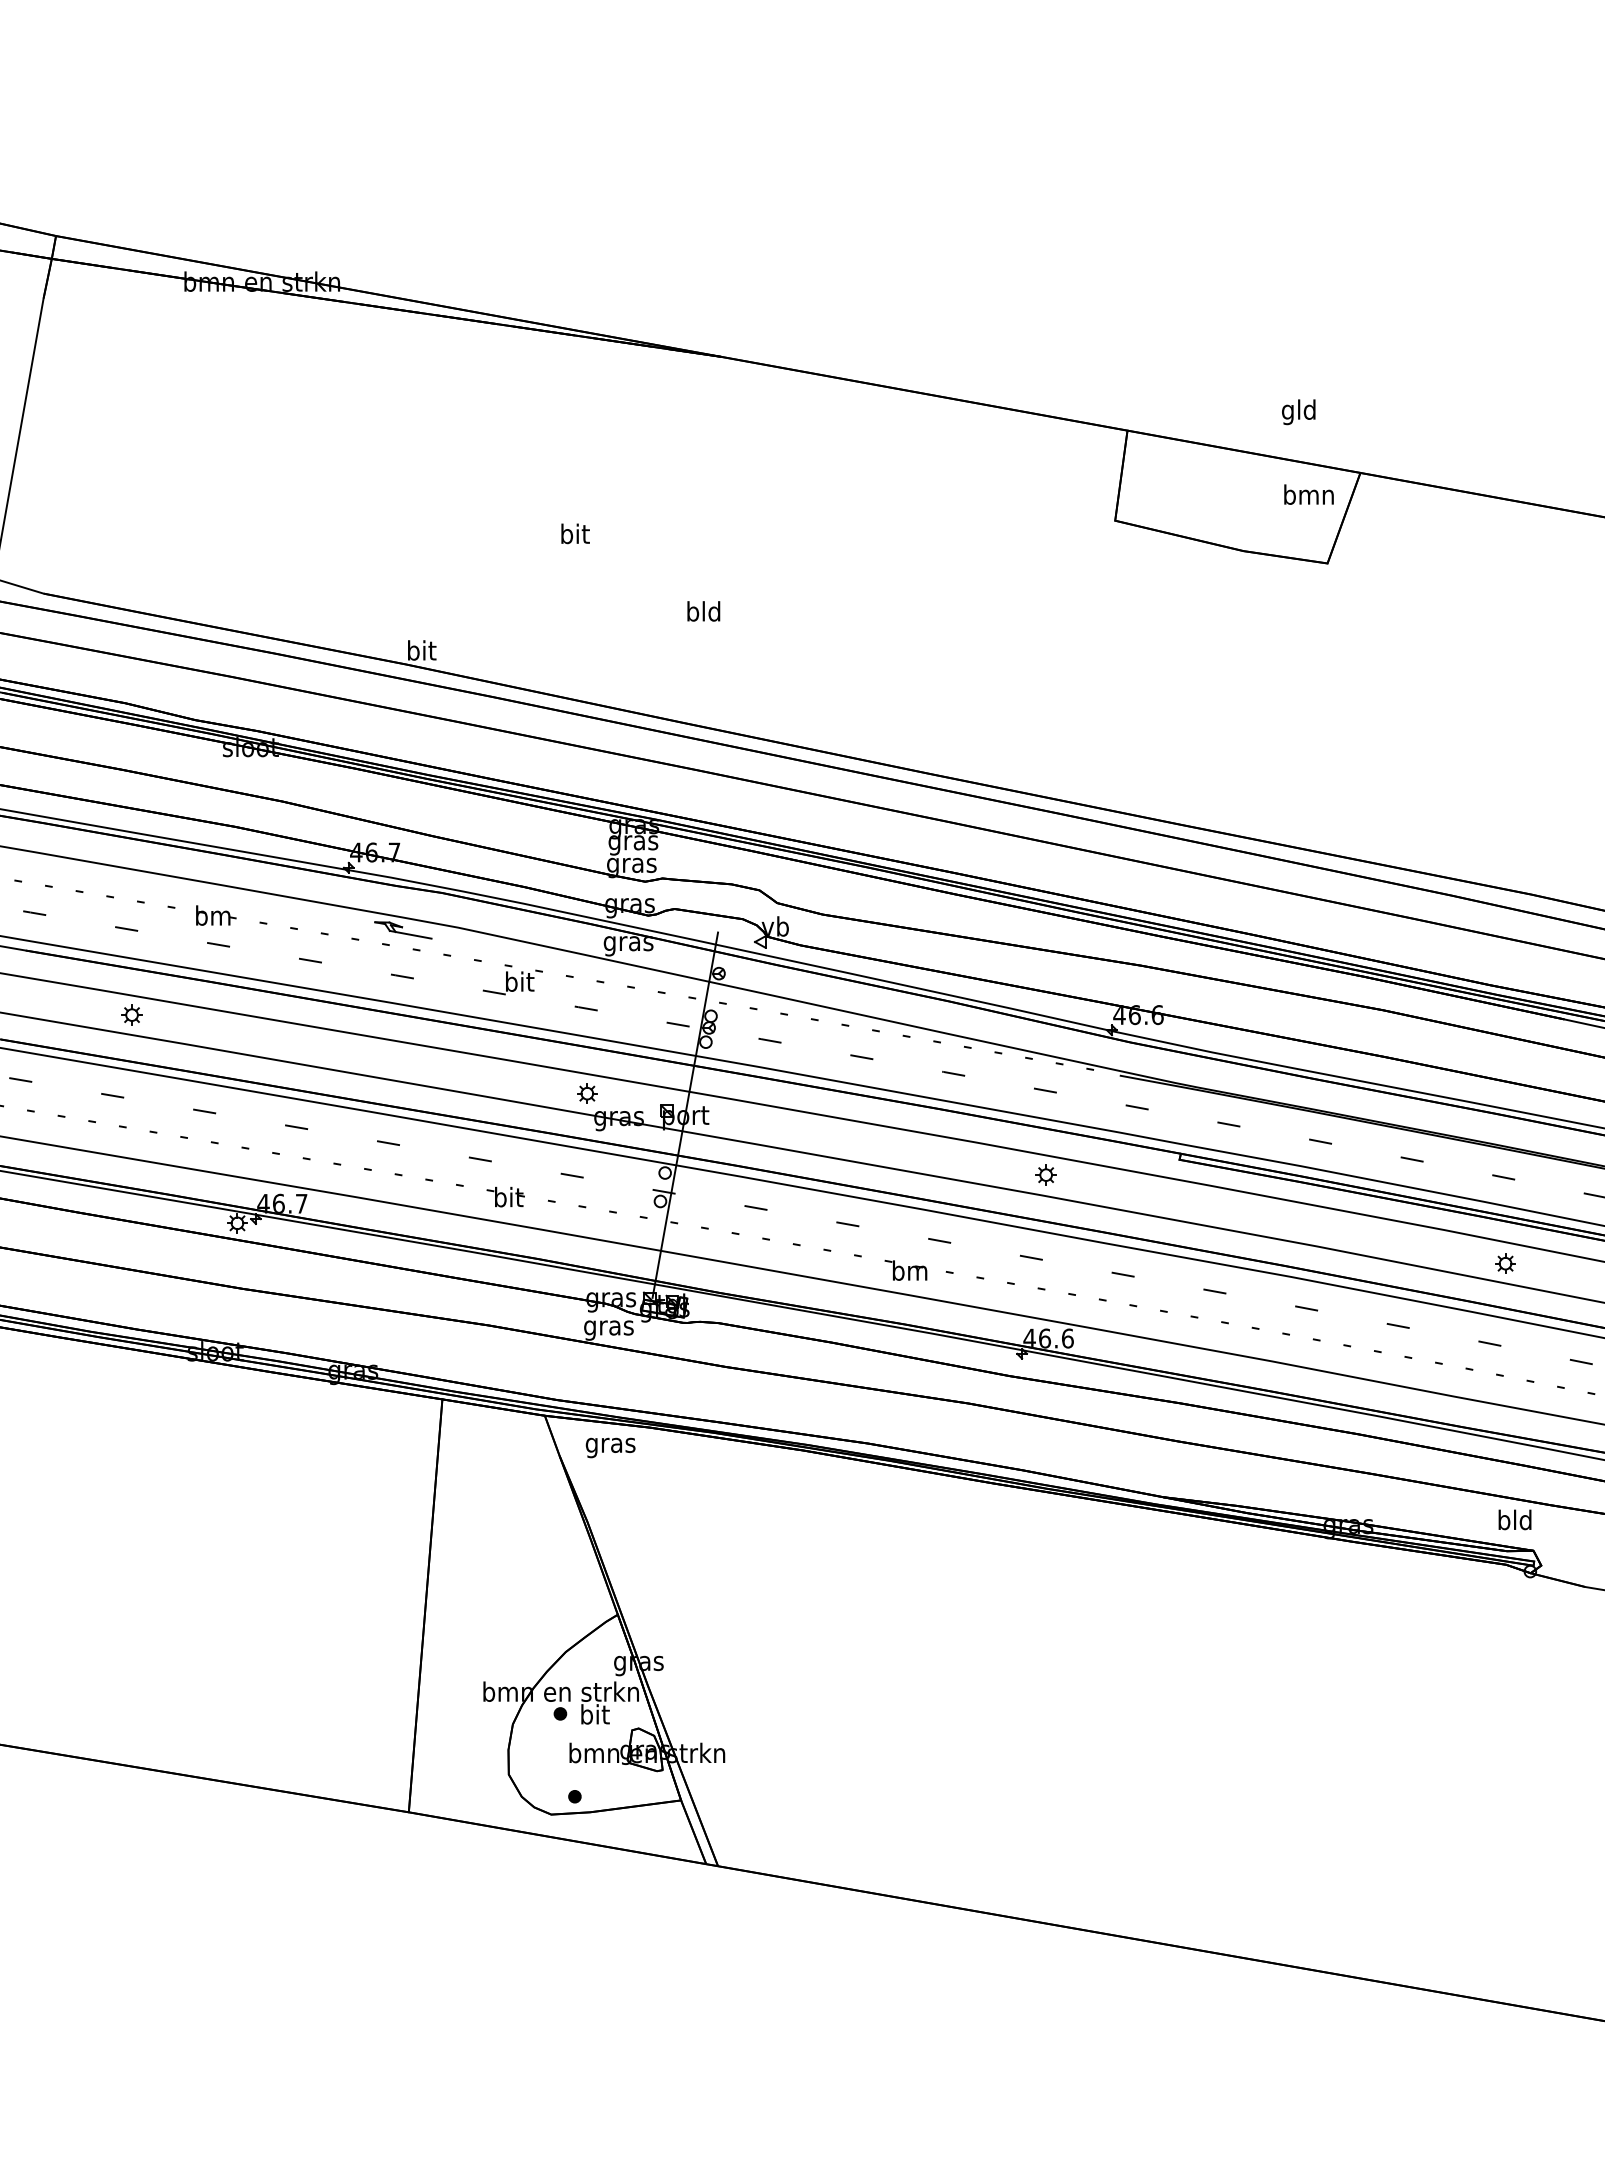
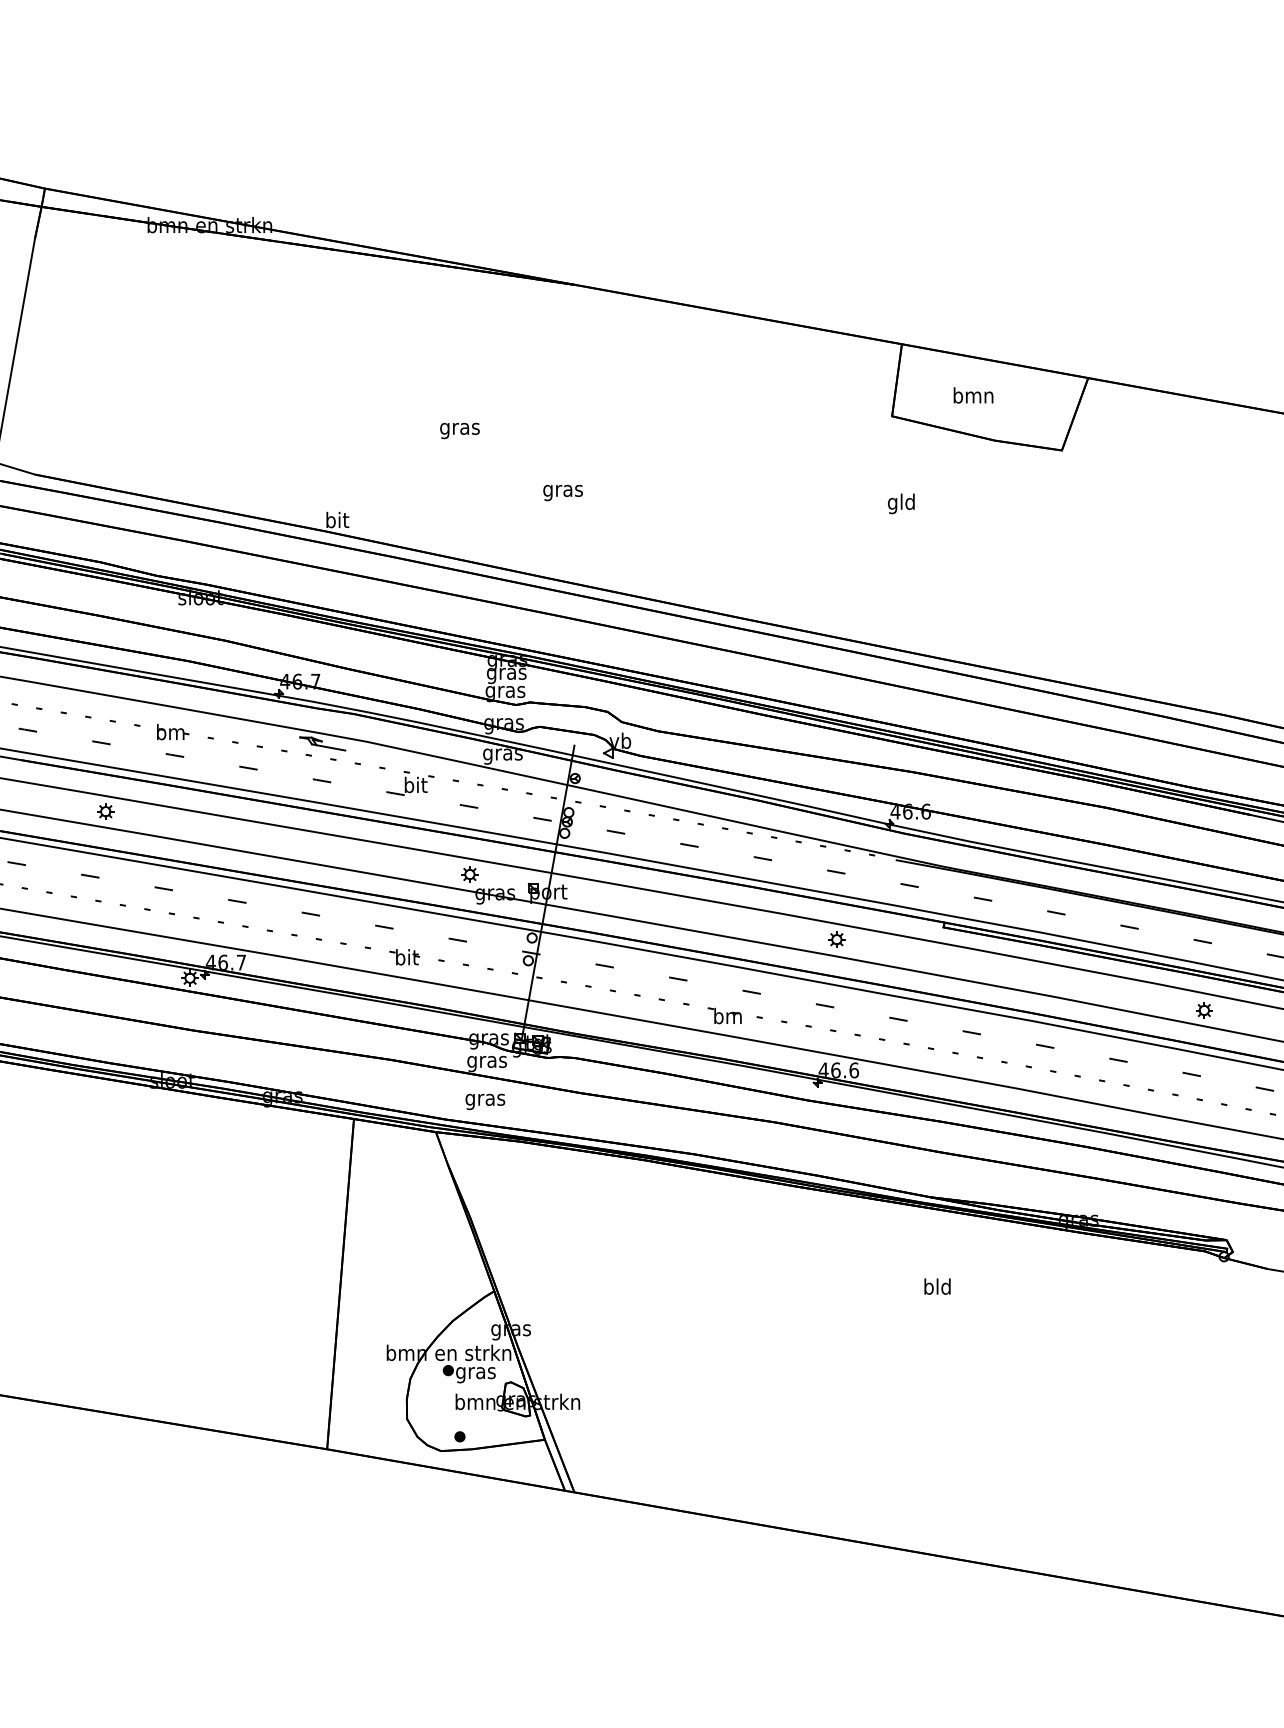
text: (1298, 412) -> (901, 504), moved
text: (1308, 494) -> (973, 395), moved
text: (574, 536) -> (459, 428), bit -> gras
text: (703, 613) -> (562, 490), bld -> gras
text: (610, 1447) -> (485, 1101), moved
text: (1514, 1519) -> (937, 1286), moved
text: (594, 1716) -> (475, 1372), bit -> gras

